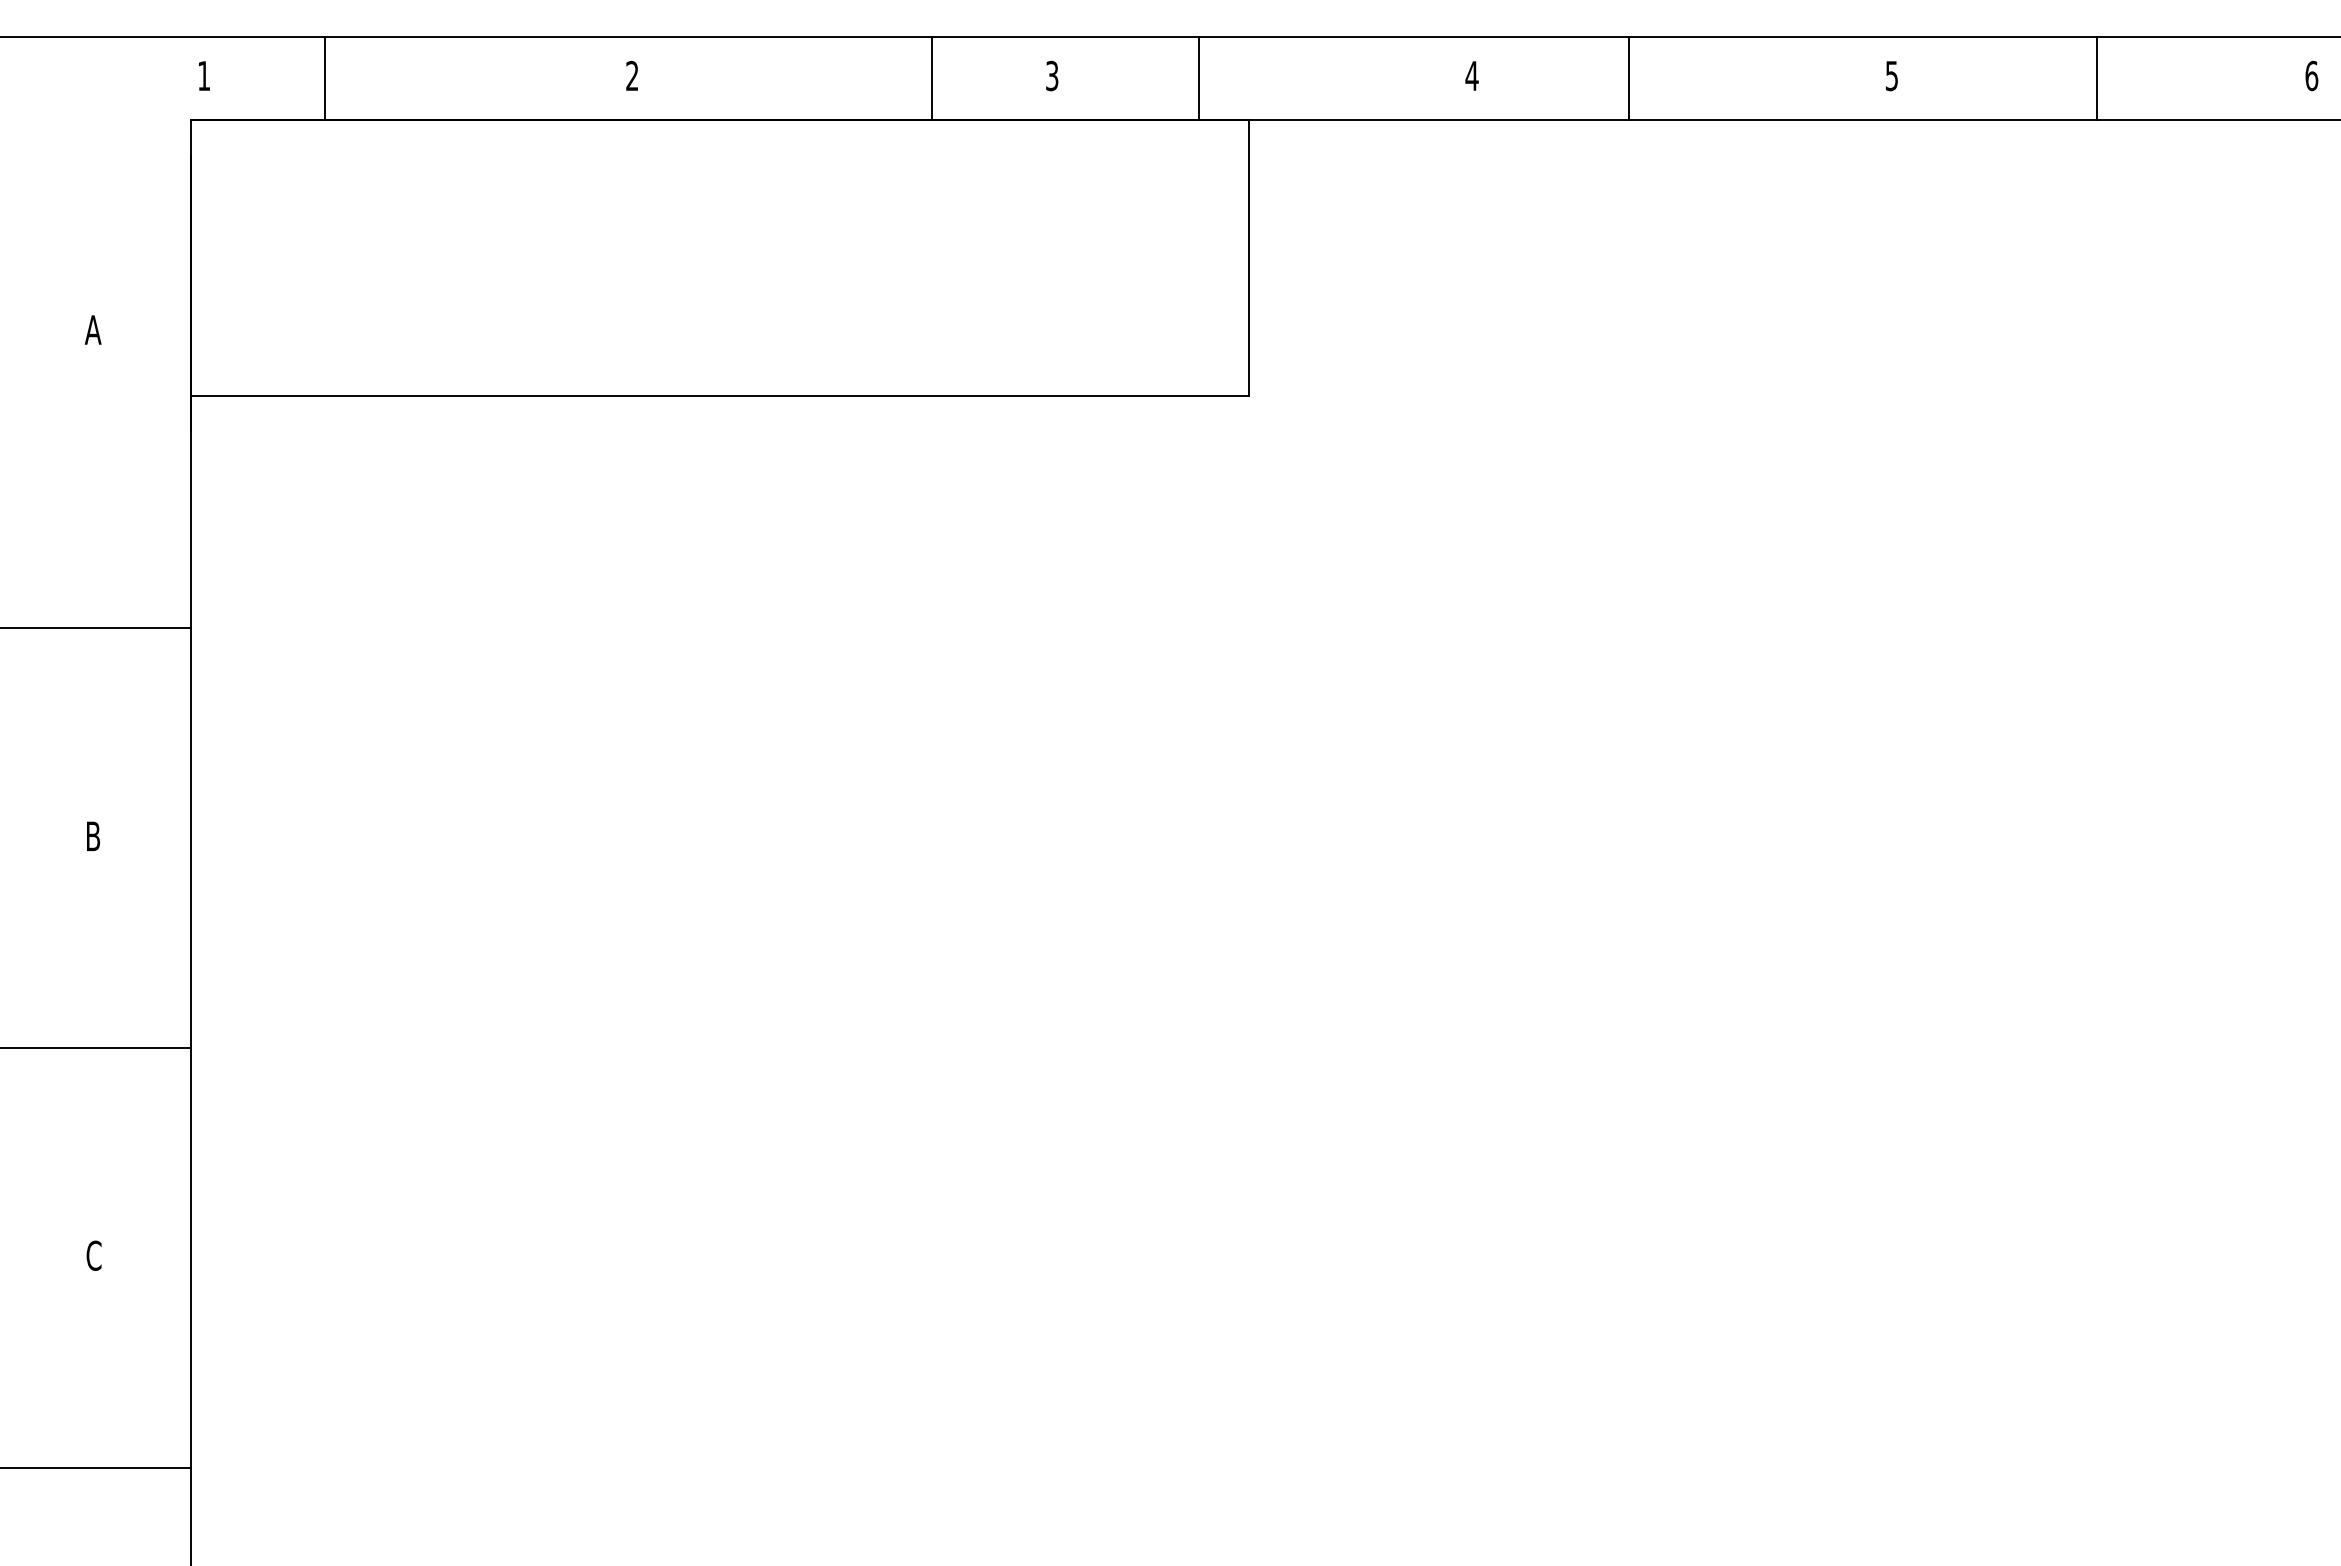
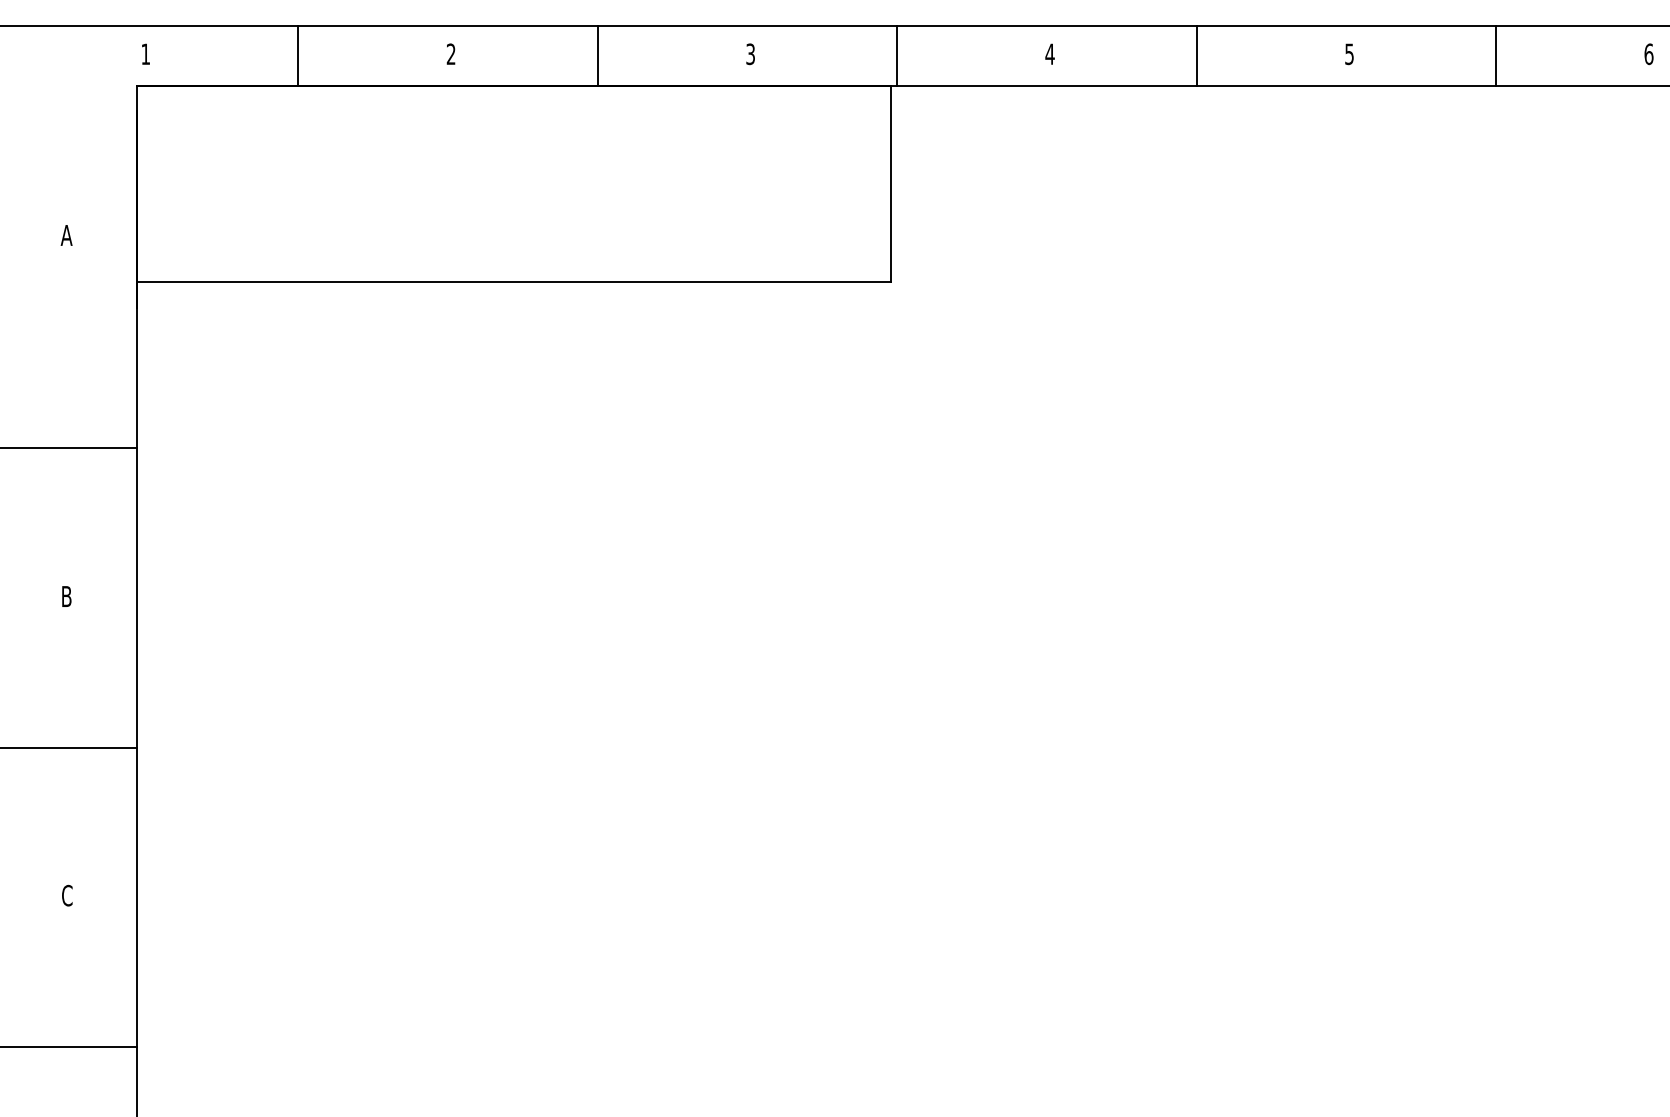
line: (324, 78) -> (297, 56), moved
line: (931, 78) -> (597, 56), moved
line: (1198, 78) -> (897, 56), moved
line: (1628, 78) -> (1196, 56), moved

